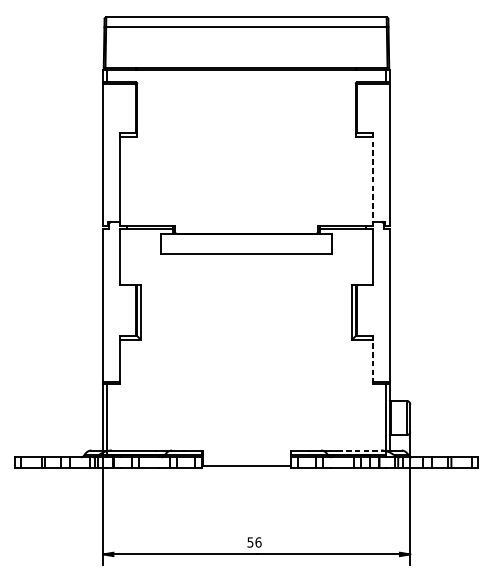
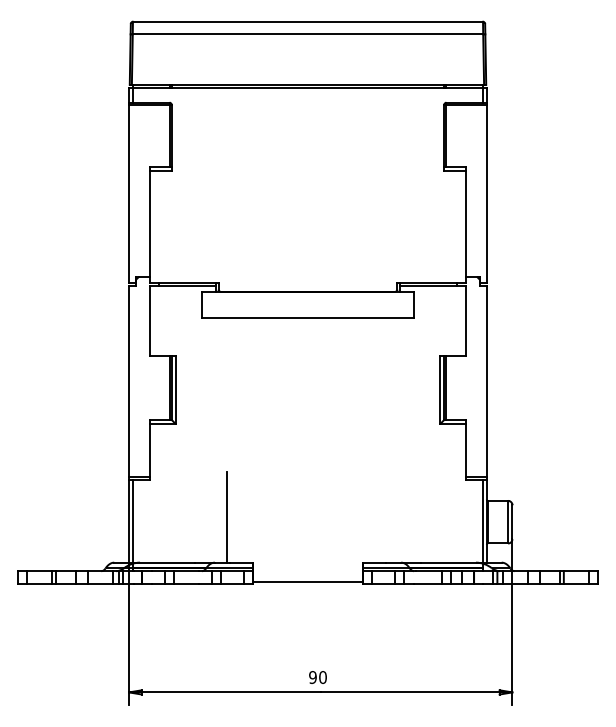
line: (372, 181) -> (465, 226), dashed -> solid
line: (372, 361) -> (465, 451), dashed -> solid
line: (182, 413) -> (227, 516), added
line: (361, 450) -> (451, 562), dashed -> solid
text: (254, 542) -> (317, 677), 56 -> 90

